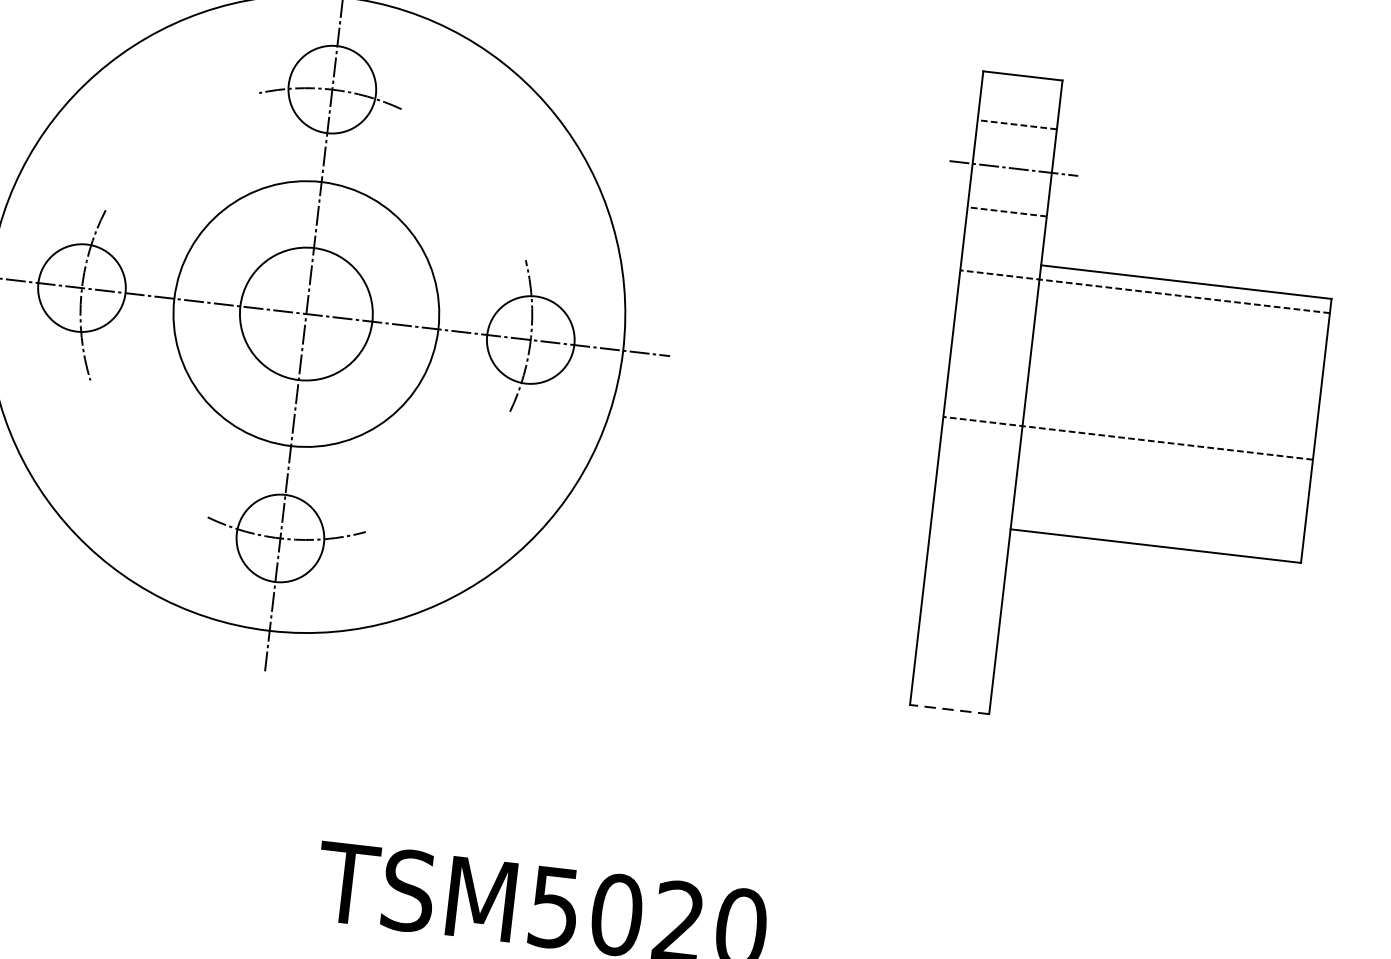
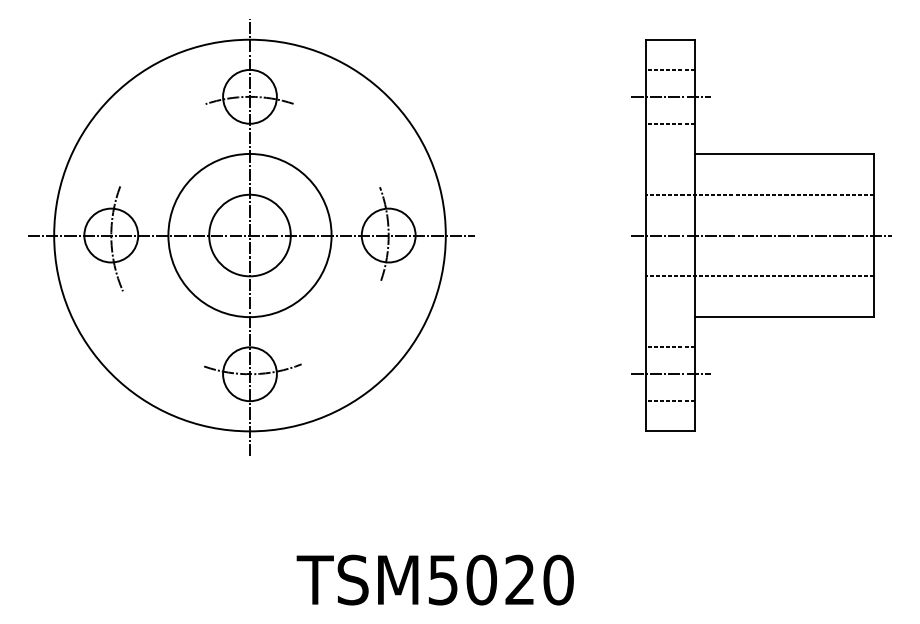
line: (1144, 291) -> (759, 194), moved
line: (1133, 409) -> (761, 235), added
line: (1127, 438) -> (759, 276), moved
line: (964, 573) -> (669, 347), added
line: (962, 617) -> (671, 374), added
line: (954, 661) -> (669, 401), added
line: (948, 709) -> (669, 431), dashed -> solid

